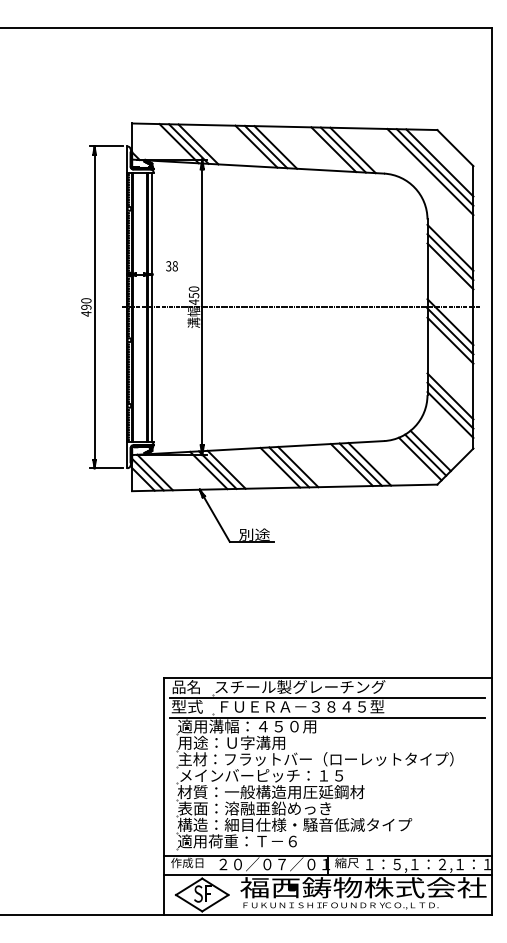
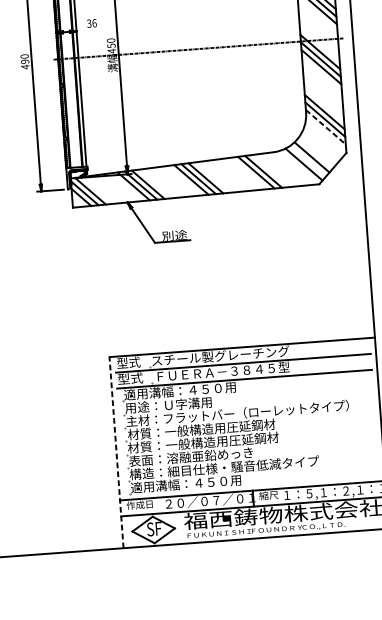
text: (174, 266) -> (93, 23), 38 -> 36
line: (450, 415) -> (325, 127), solid -> dashed
line: (425, 454) -> (308, 160), removed
line: (351, 465) -> (248, 173), removed
text: (186, 687) -> (128, 363), 品名 -> 型式
text: (270, 775) -> (201, 429), メインバーピッチ：１５ -> 材質：一般構造用圧延鋼材
line: (163, 796) -> (116, 452), solid -> dashed
text: (261, 841) -> (198, 483), 適用荷重：Ｔ－６ -> 適用溝幅：４５０用

